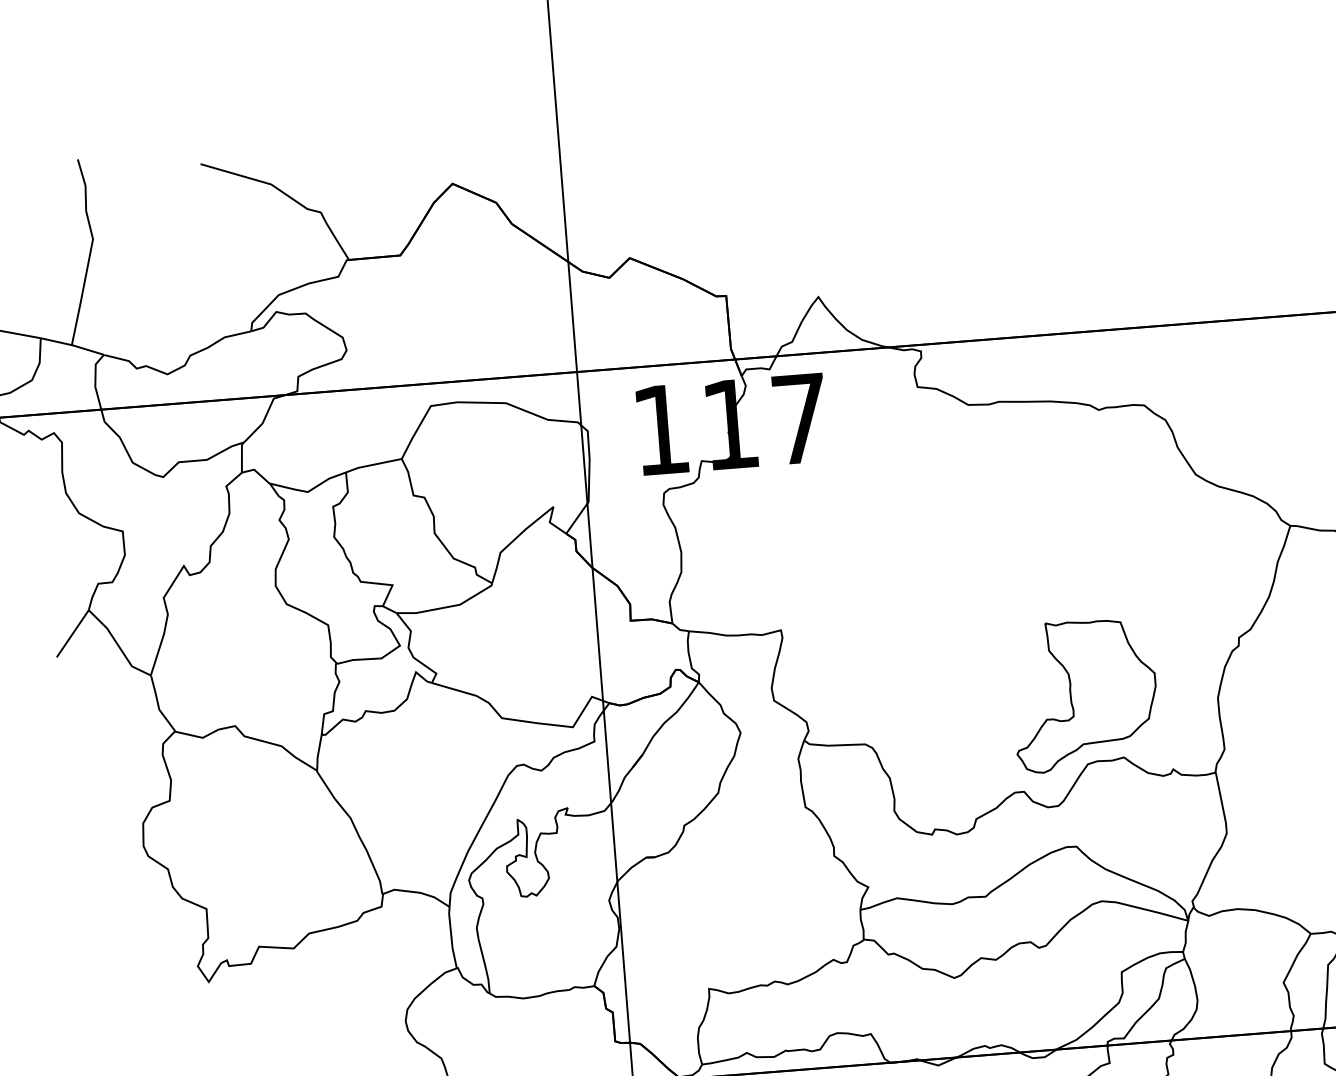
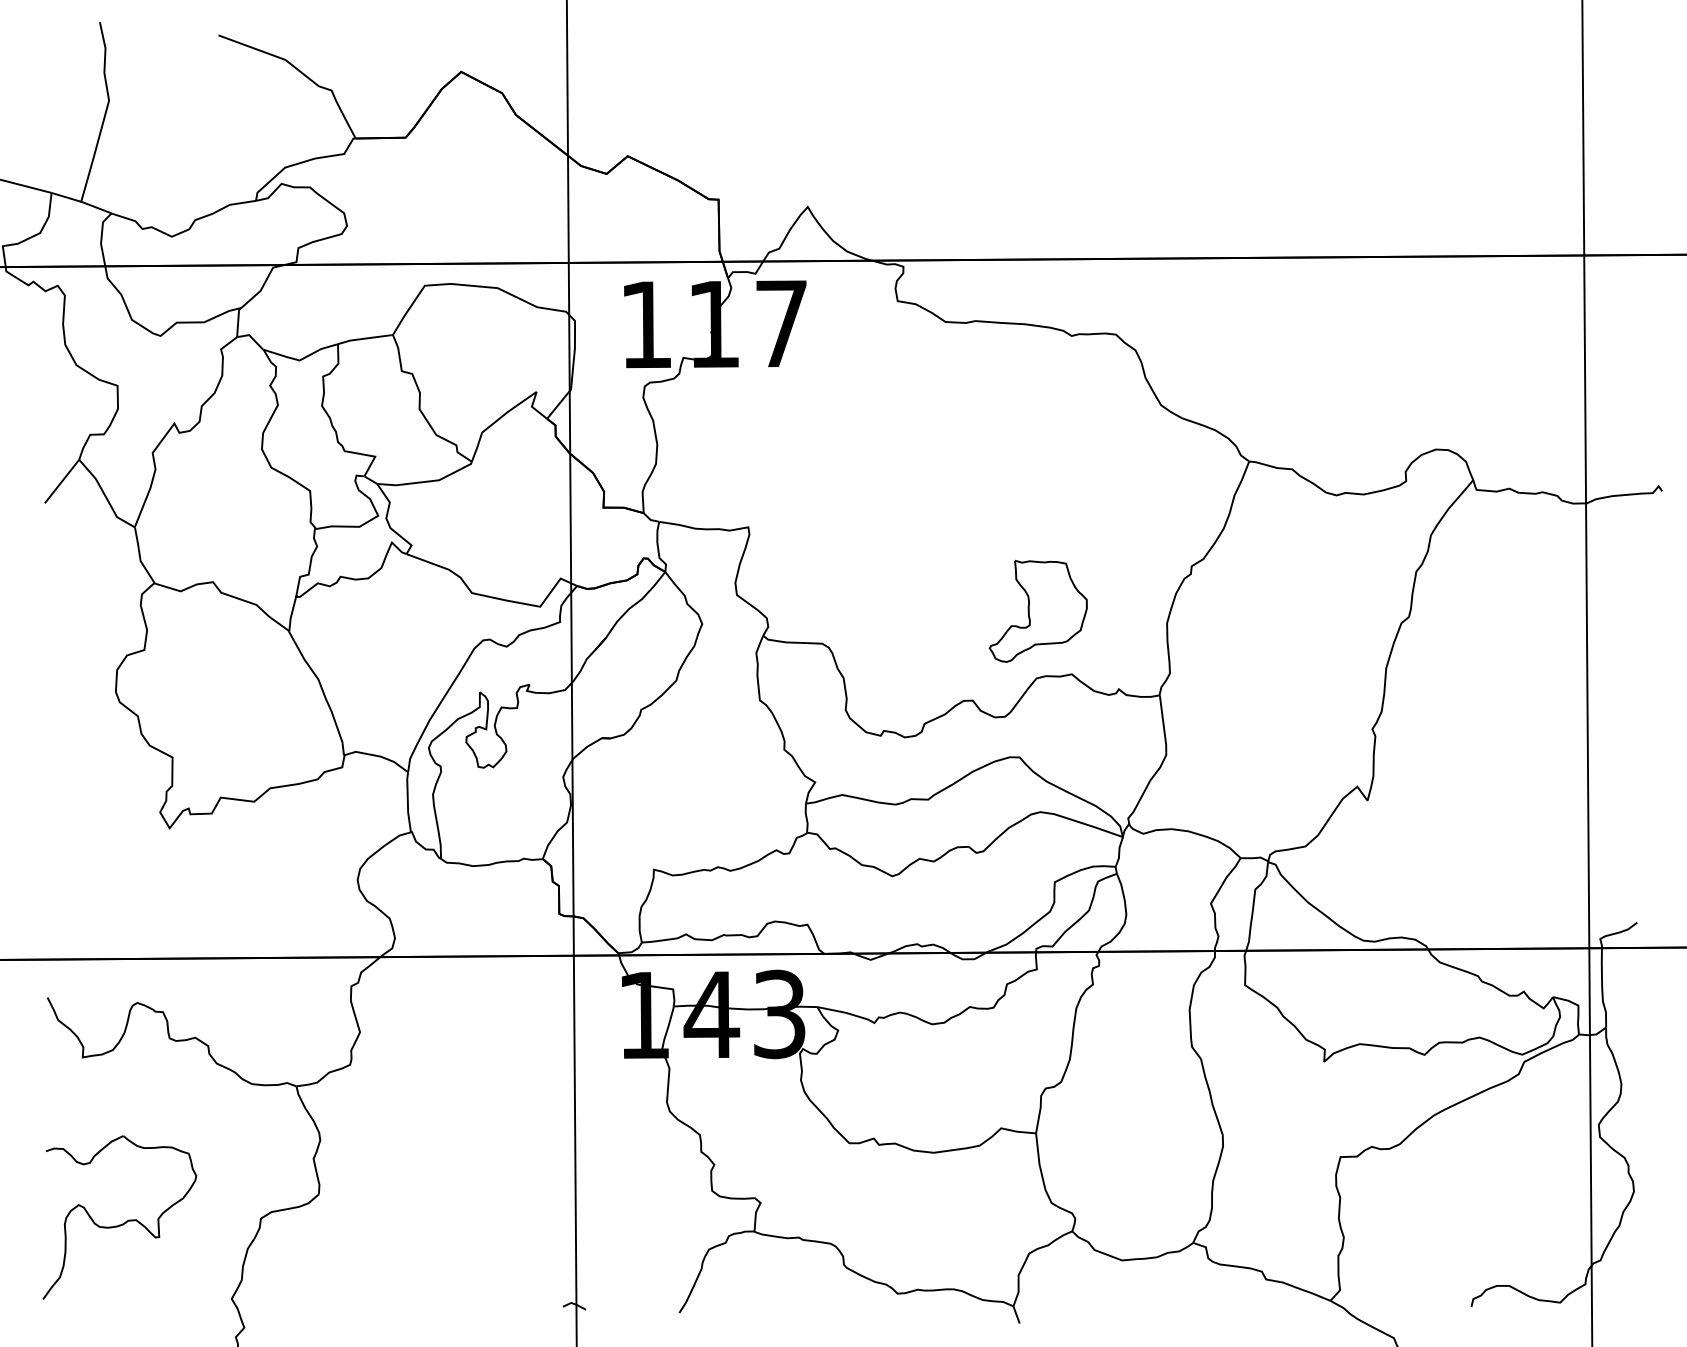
part: (1085, 695) -> (1038, 611), size x0.7

